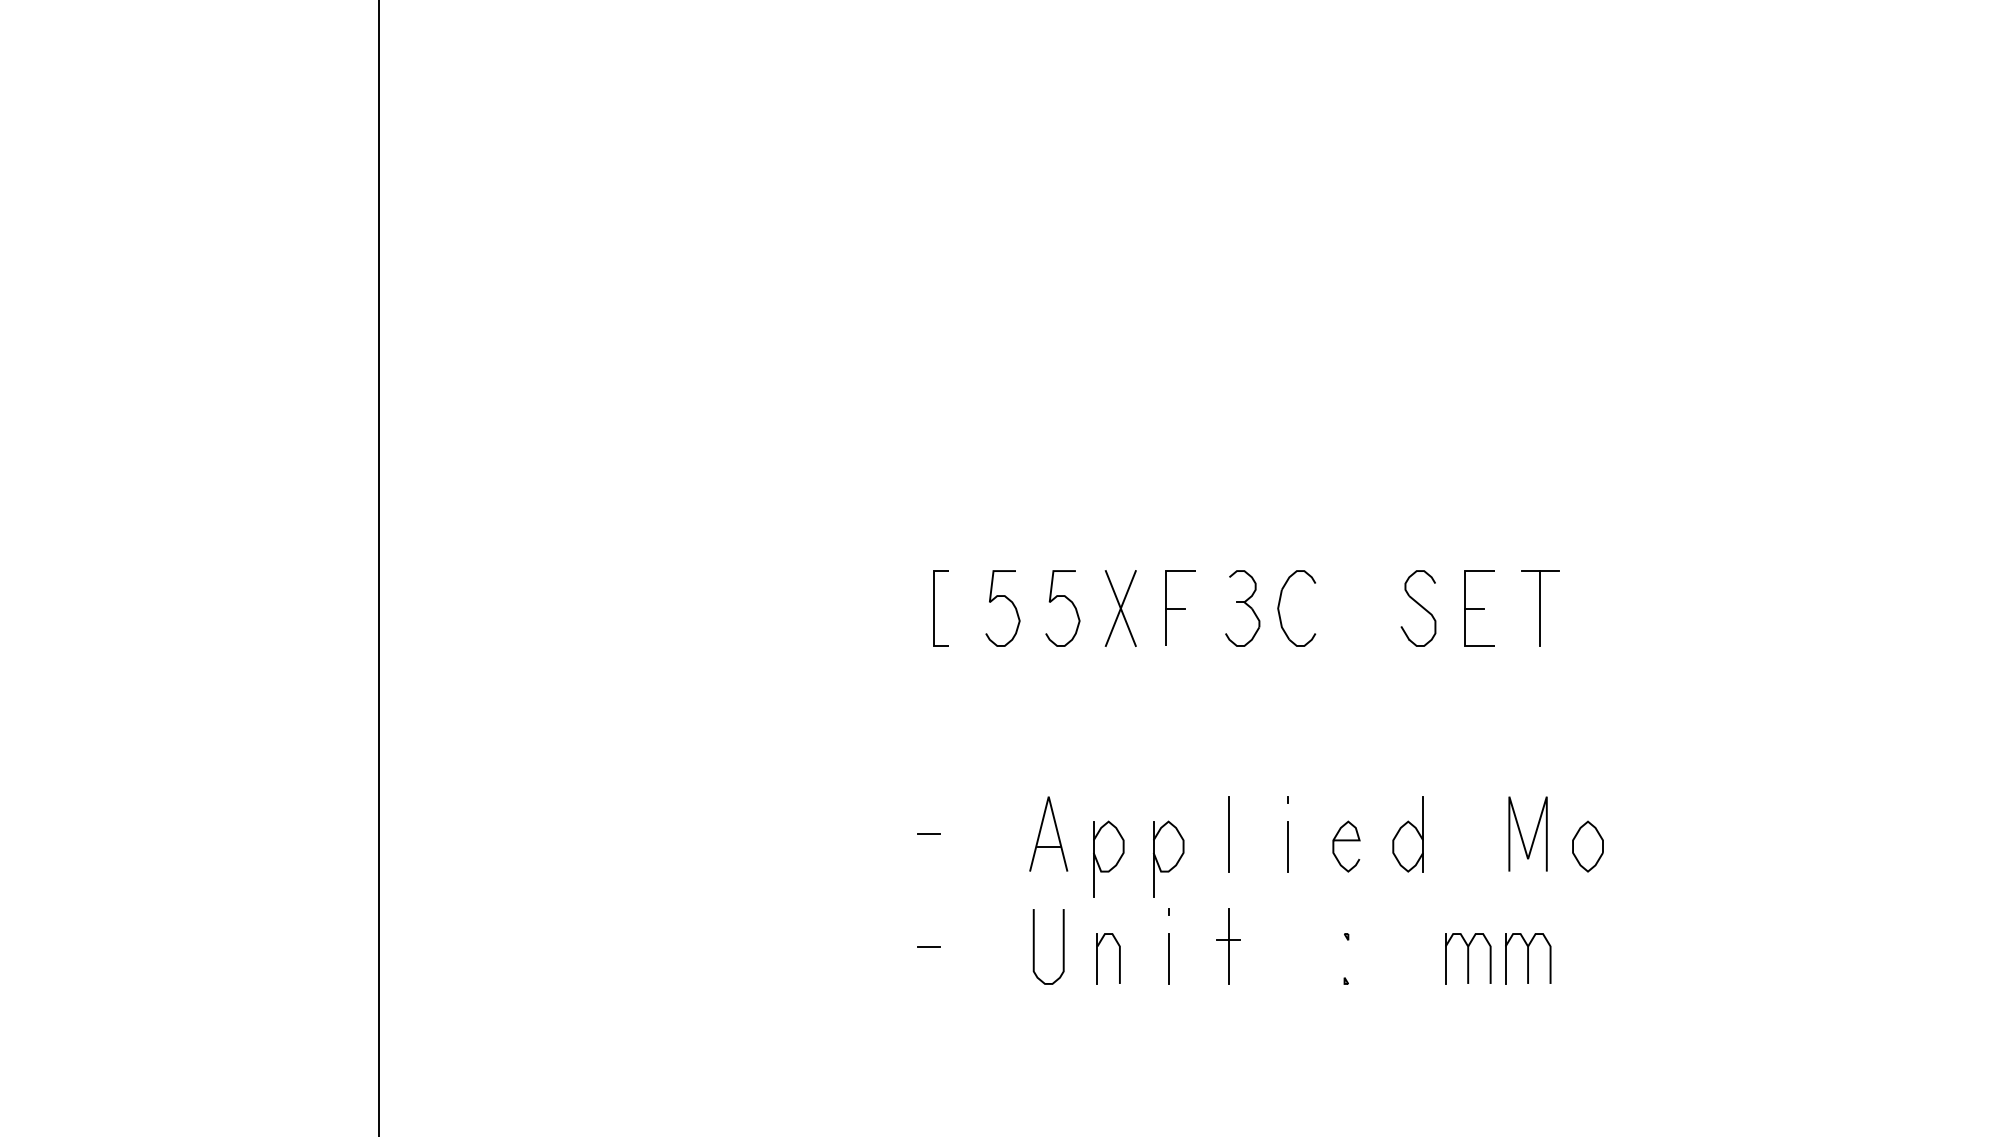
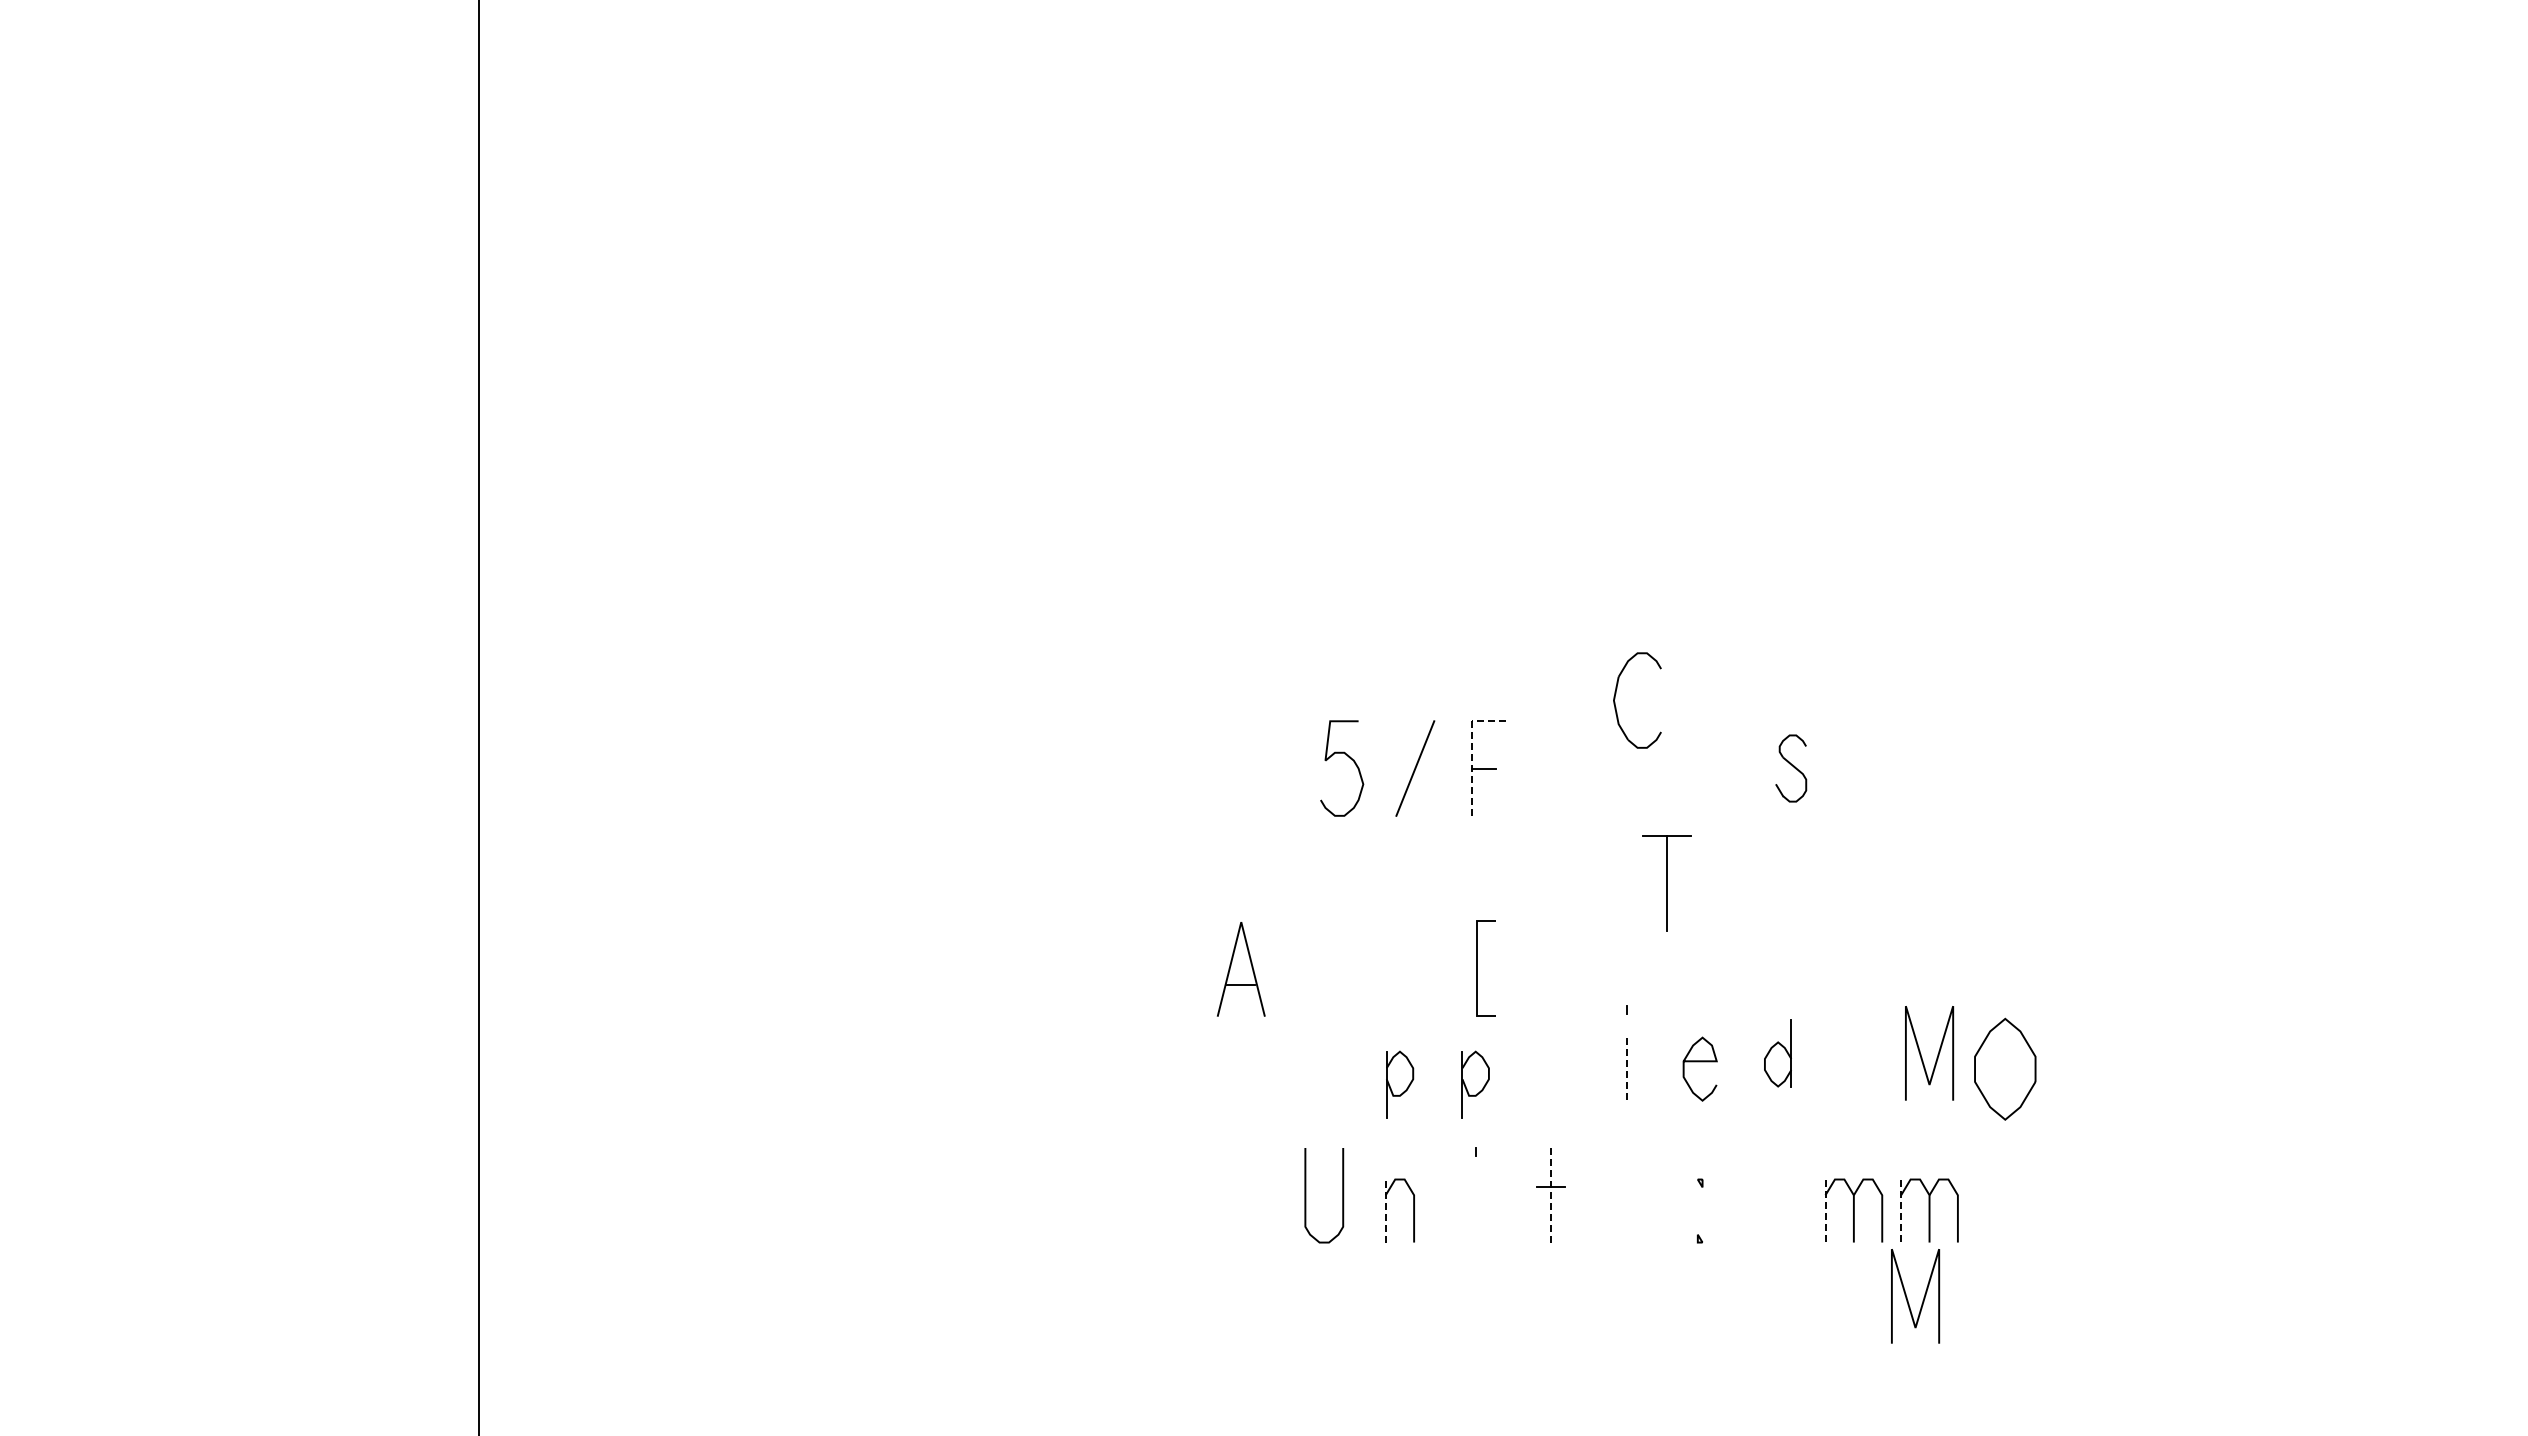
line: (1166, 593) -> (1472, 749), solid -> dashed
curve: (1007, 599) -> (1272, 757), removed
part: (1280, 603) -> (1616, 694), moved
part: (1246, 604) -> (1573, 763), removed
line: (934, 608) -> (1477, 968), moved
line: (1120, 608) -> (1415, 768), removed
part: (1418, 608) -> (1791, 768), size x0.7
part: (1479, 608) -> (1868, 768), removed
part: (1539, 608) -> (1666, 883), moved
line: (928, 834) -> (1172, 1053), removed
part: (1048, 834) -> (1241, 969), moved
line: (1228, 834) -> (1551, 1053), removed
part: (1407, 834) -> (1777, 1053), size x0.7
line: (1288, 846) -> (1626, 1069), solid -> dashed
part: (1587, 846) -> (2004, 1068), size x1.6
part: (1108, 858) -> (1399, 1084), size x0.7
part: (1168, 858) -> (1475, 1084), size x0.7
line: (1228, 945) -> (1551, 1194), solid -> dashed
line: (928, 946) -> (1172, 1195), removed
line: (1168, 958) -> (1475, 1210), removed
line: (1097, 959) -> (1385, 1211), solid -> dashed
line: (1445, 959) -> (1825, 1211), solid -> dashed
line: (1505, 959) -> (1901, 1211), solid -> dashed
line: (1510, 1027) -> (1907, 1297), added

